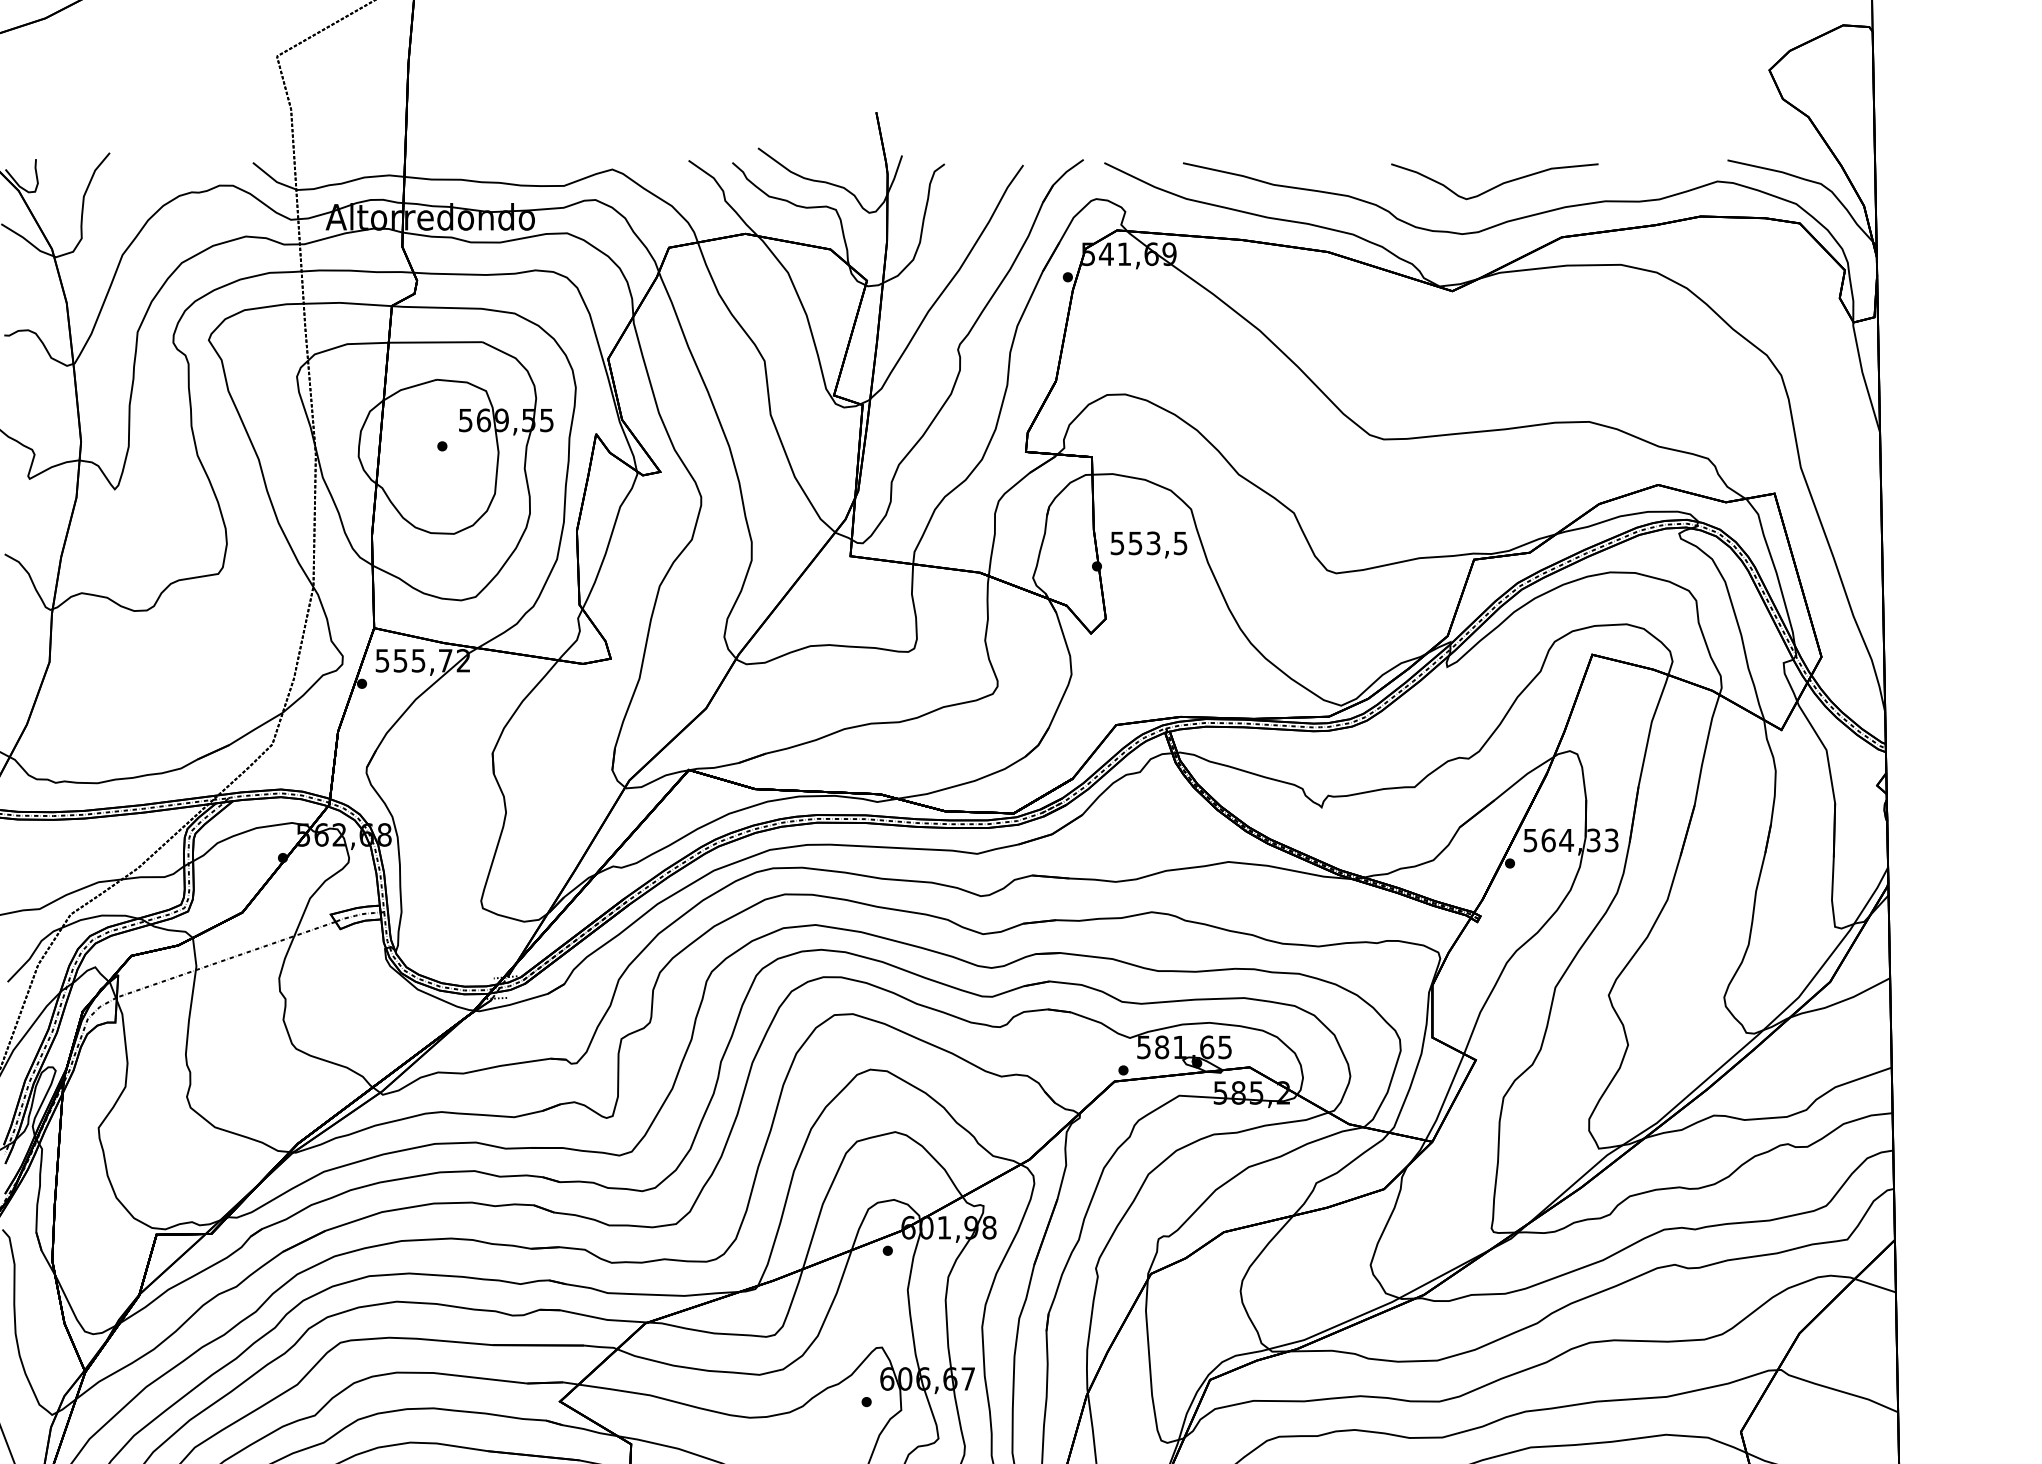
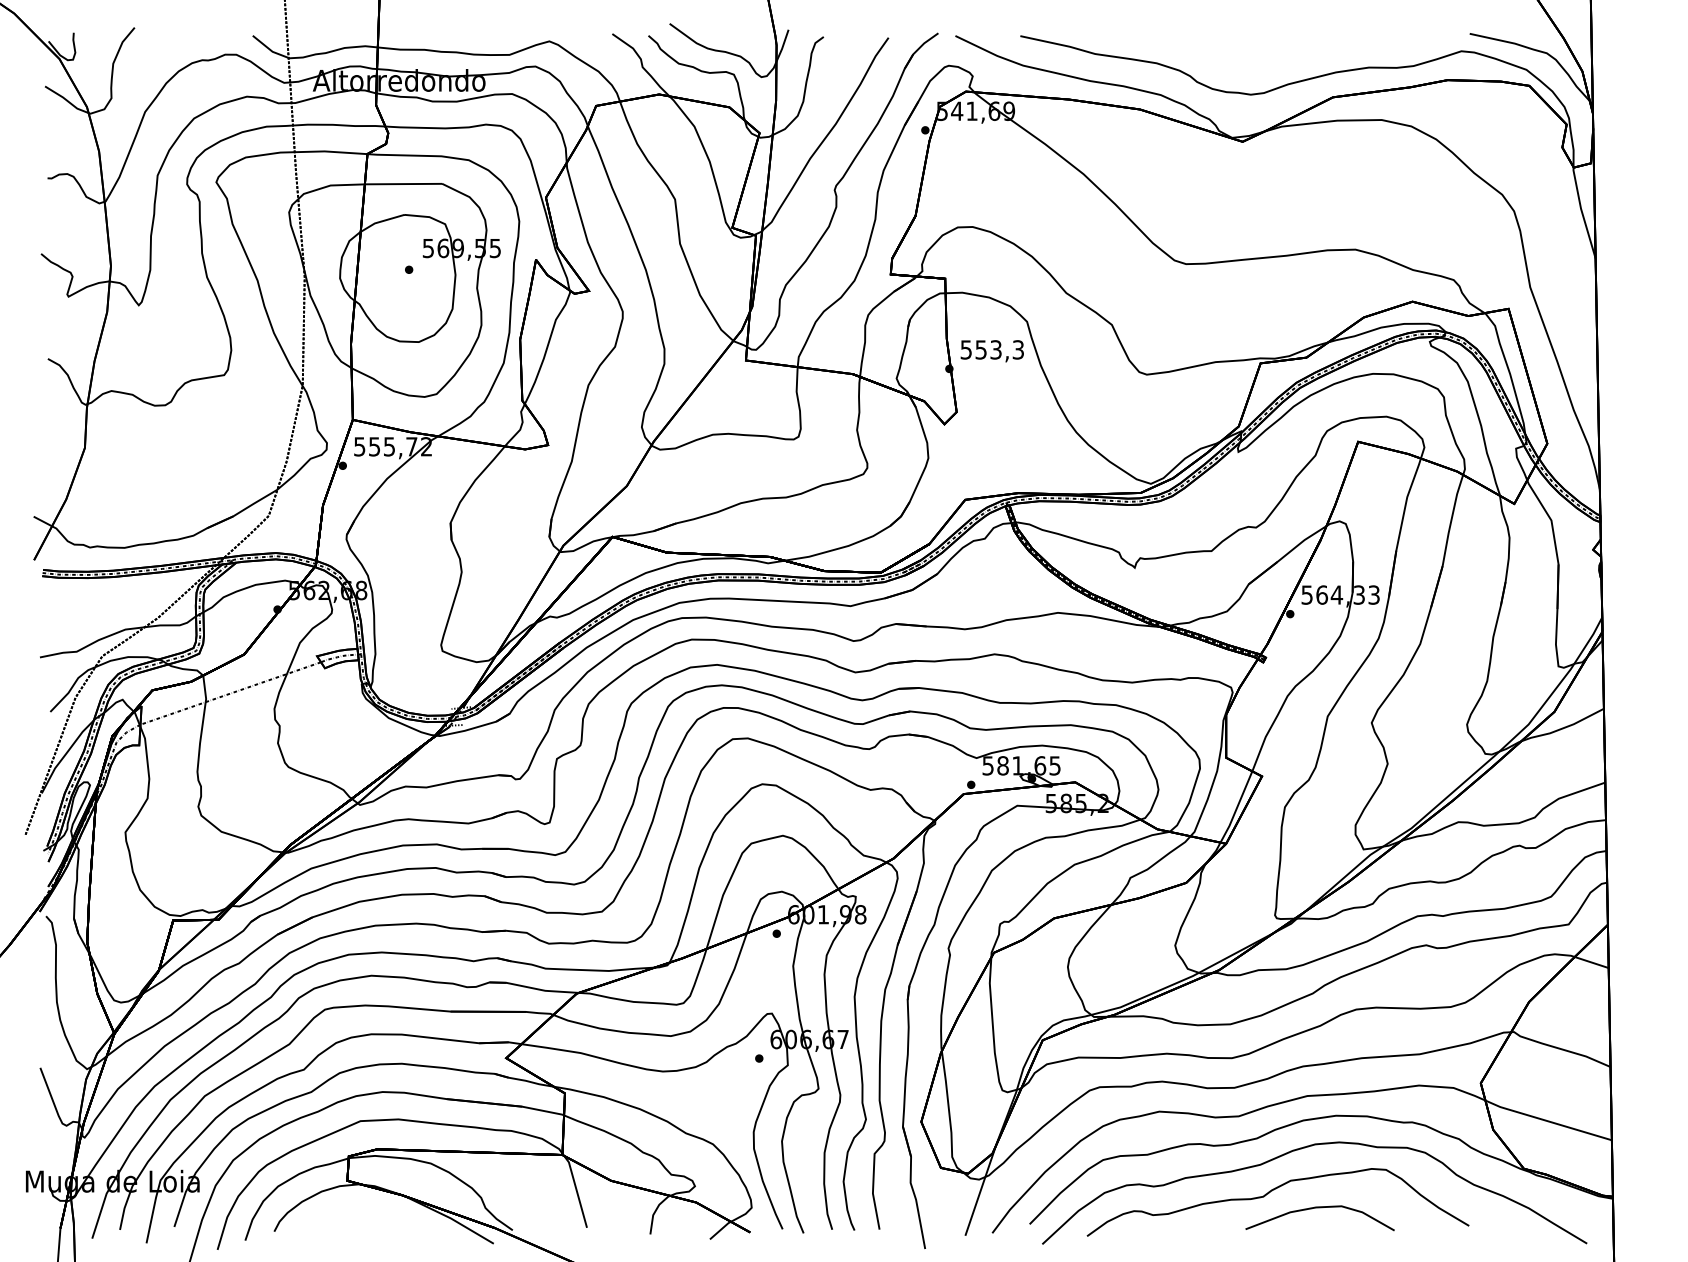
curve: (1495, 185) -> (1278, 54), removed
text: (1180, 542) -> (1018, 349), 553,5 -> 553,3

